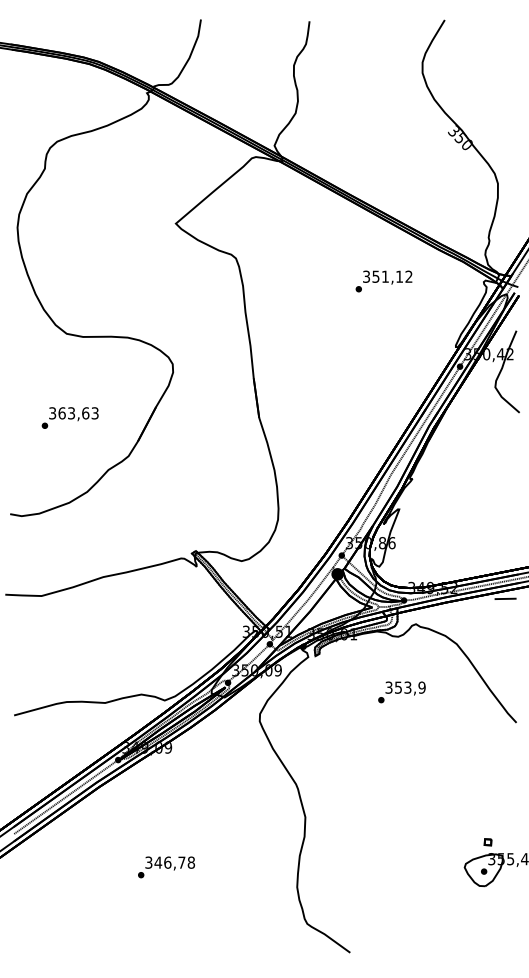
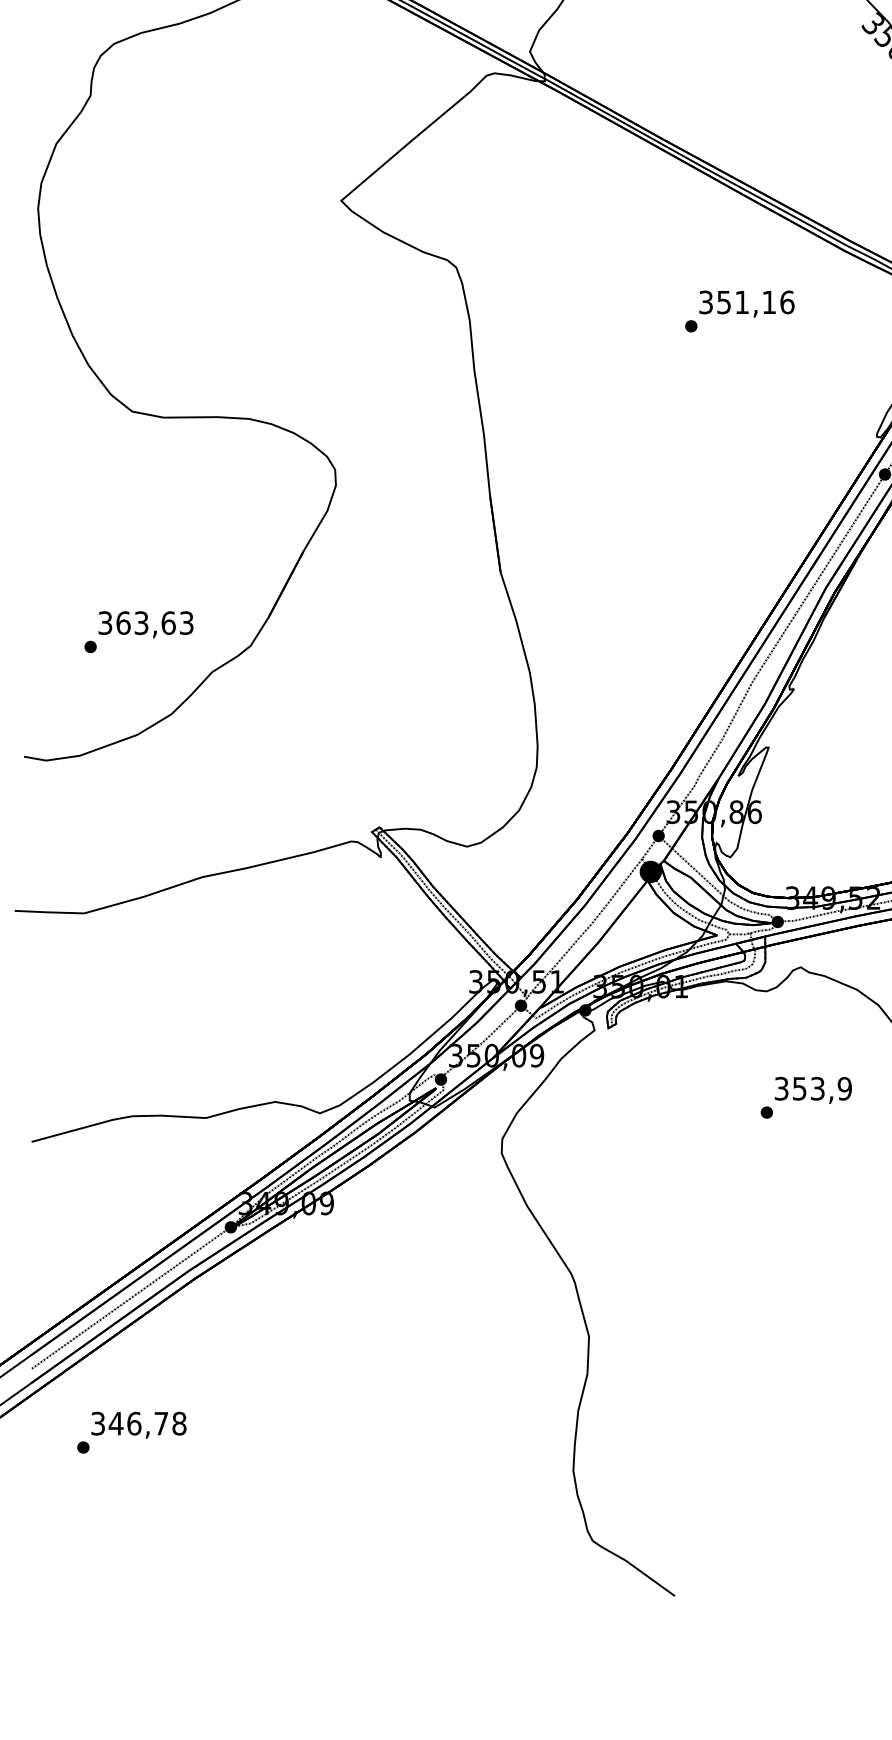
text: (408, 276) -> (786, 301), 351,12 -> 351,16
text: (69, 417) -> (137, 631), moved
text: (401, 692) -> (805, 1097), moved
text: (166, 867) -> (131, 1432), moved

